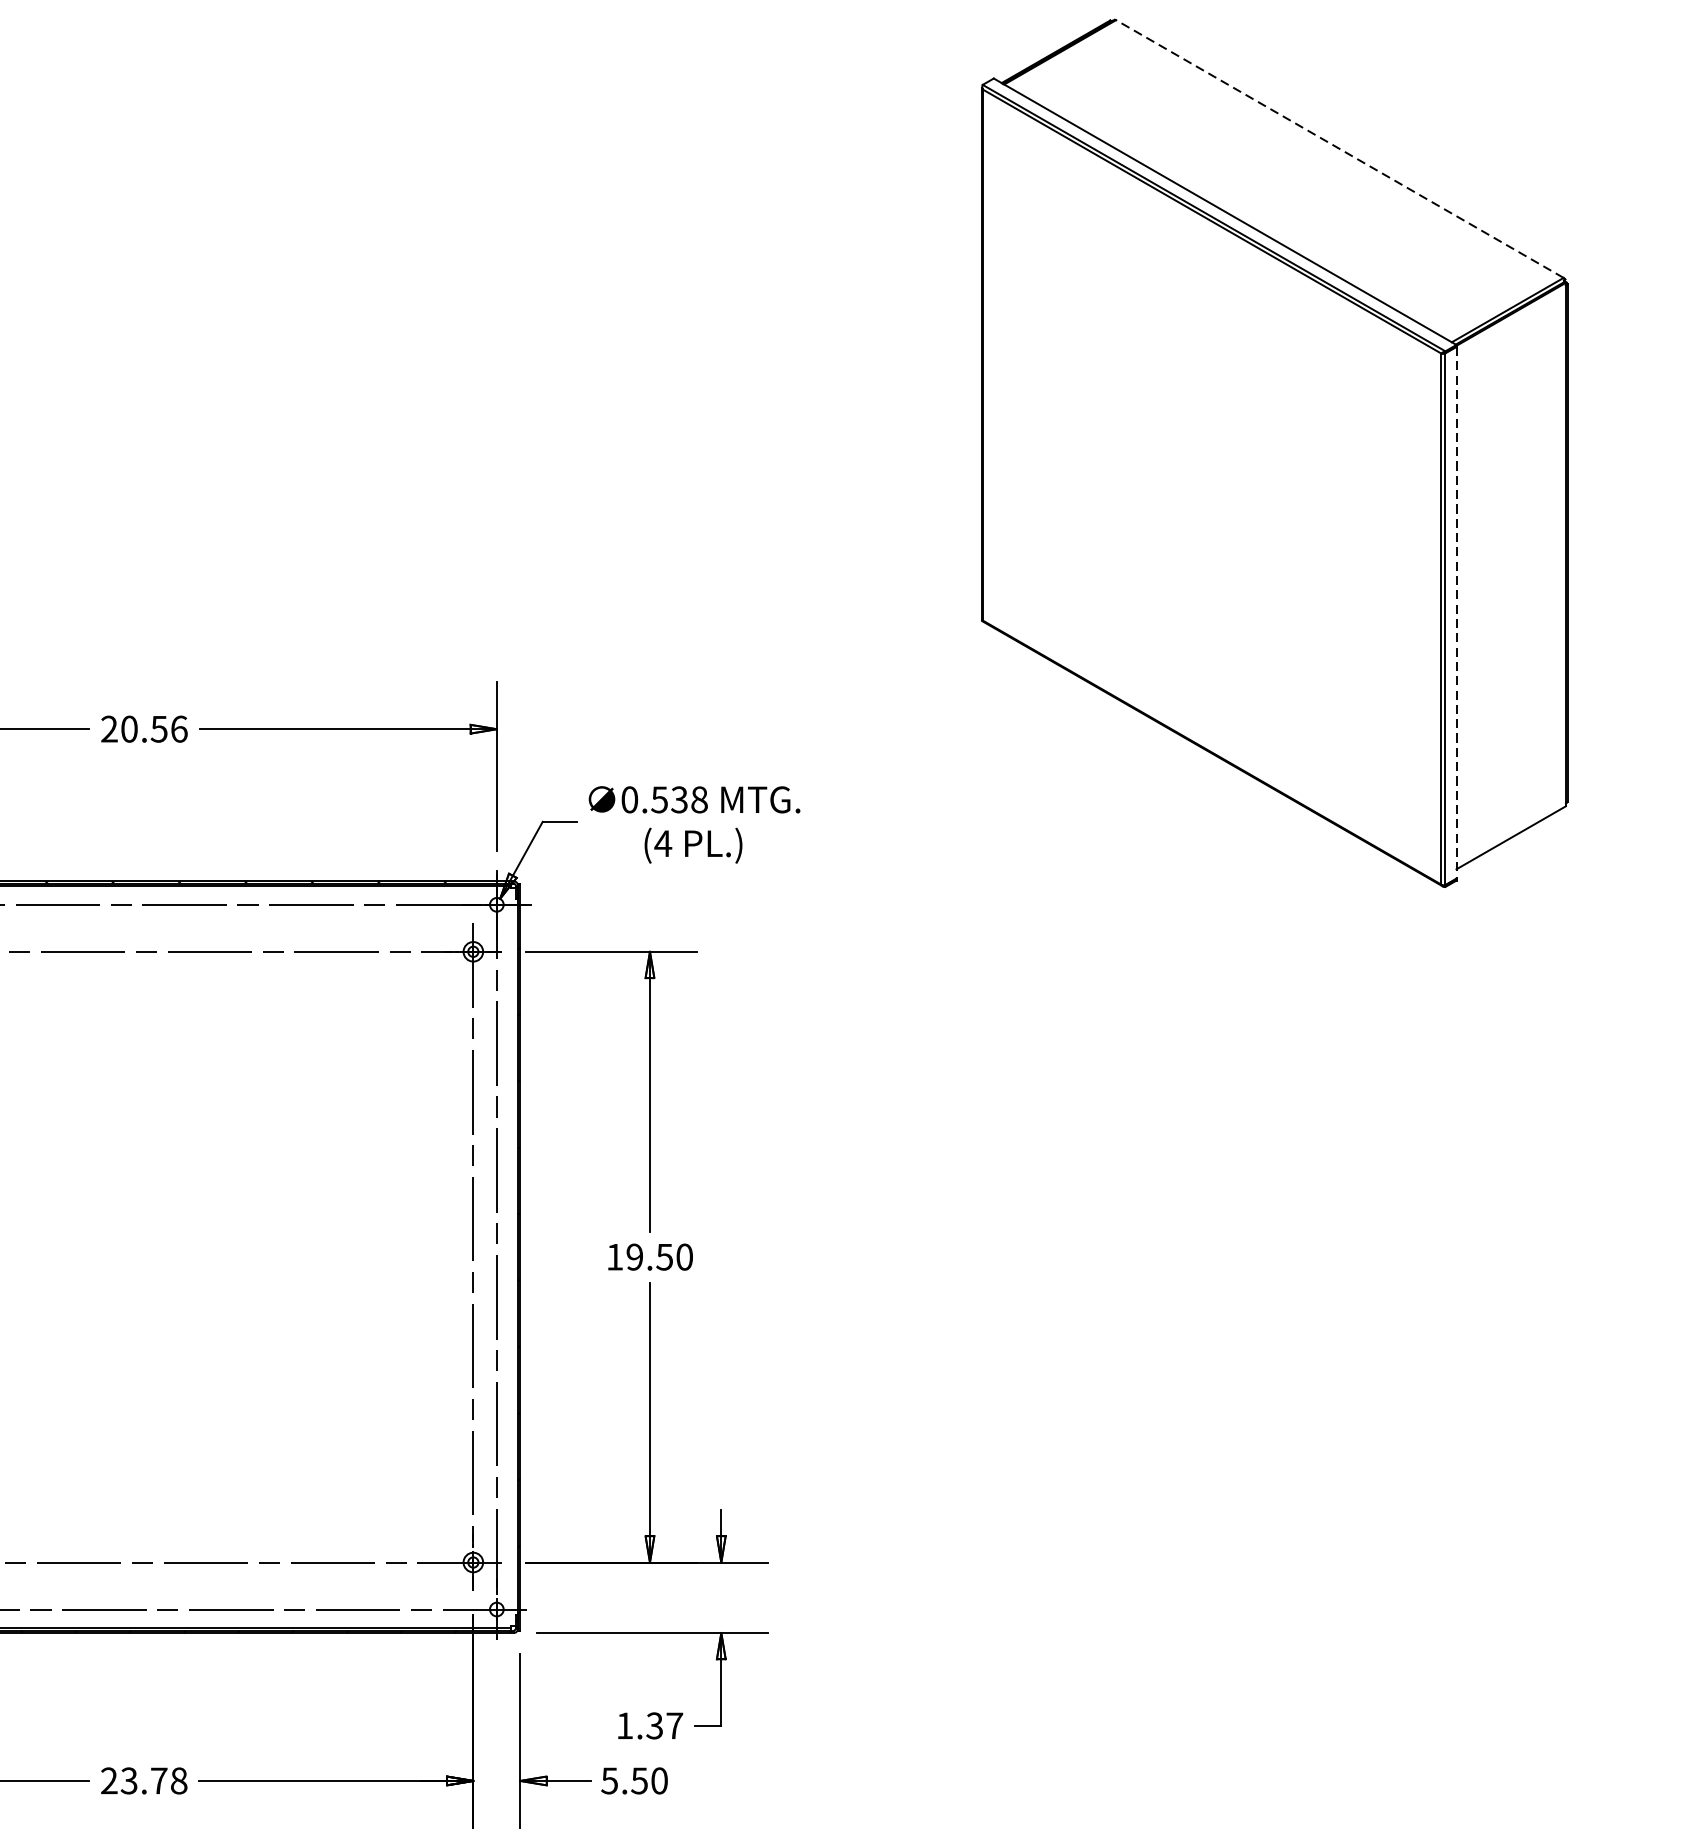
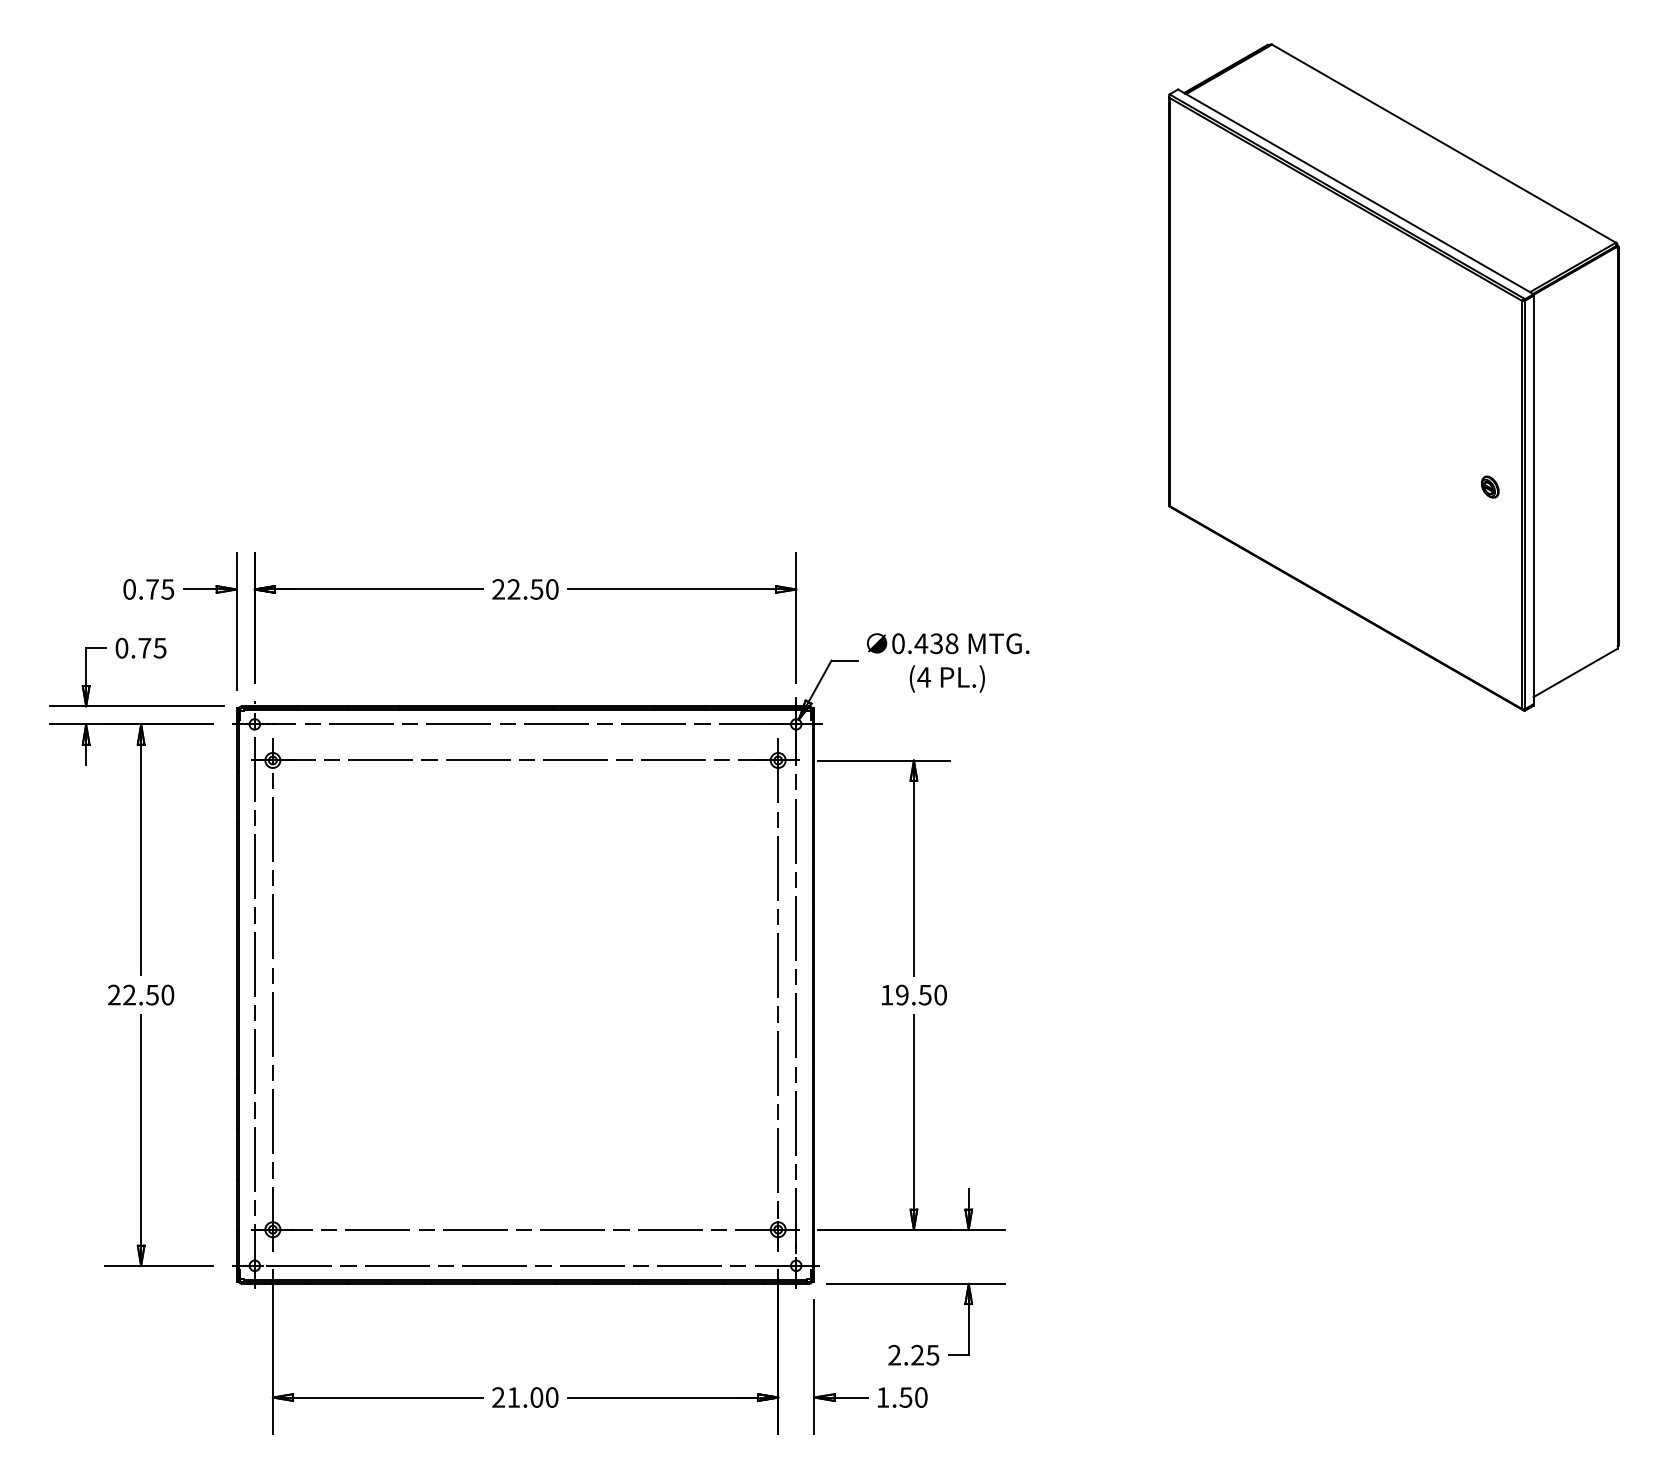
line: (1339, 148) -> (1443, 143), dashed -> solid
part: (1400, 595) -> (1490, 486), added
line: (1456, 613) -> (1533, 500), dashed -> solid
text: (153, 729) -> (532, 589), 20.56 -> 22.50
text: (659, 799) -> (921, 643), 0.538 -> 0.438
text: (649, 1724) -> (913, 1354), 1.37 -> 2.25
text: (153, 1780) -> (532, 1397), 23.78 -> 21.00
text: (609, 1780) -> (882, 1397), 5.50 -> 1.50

